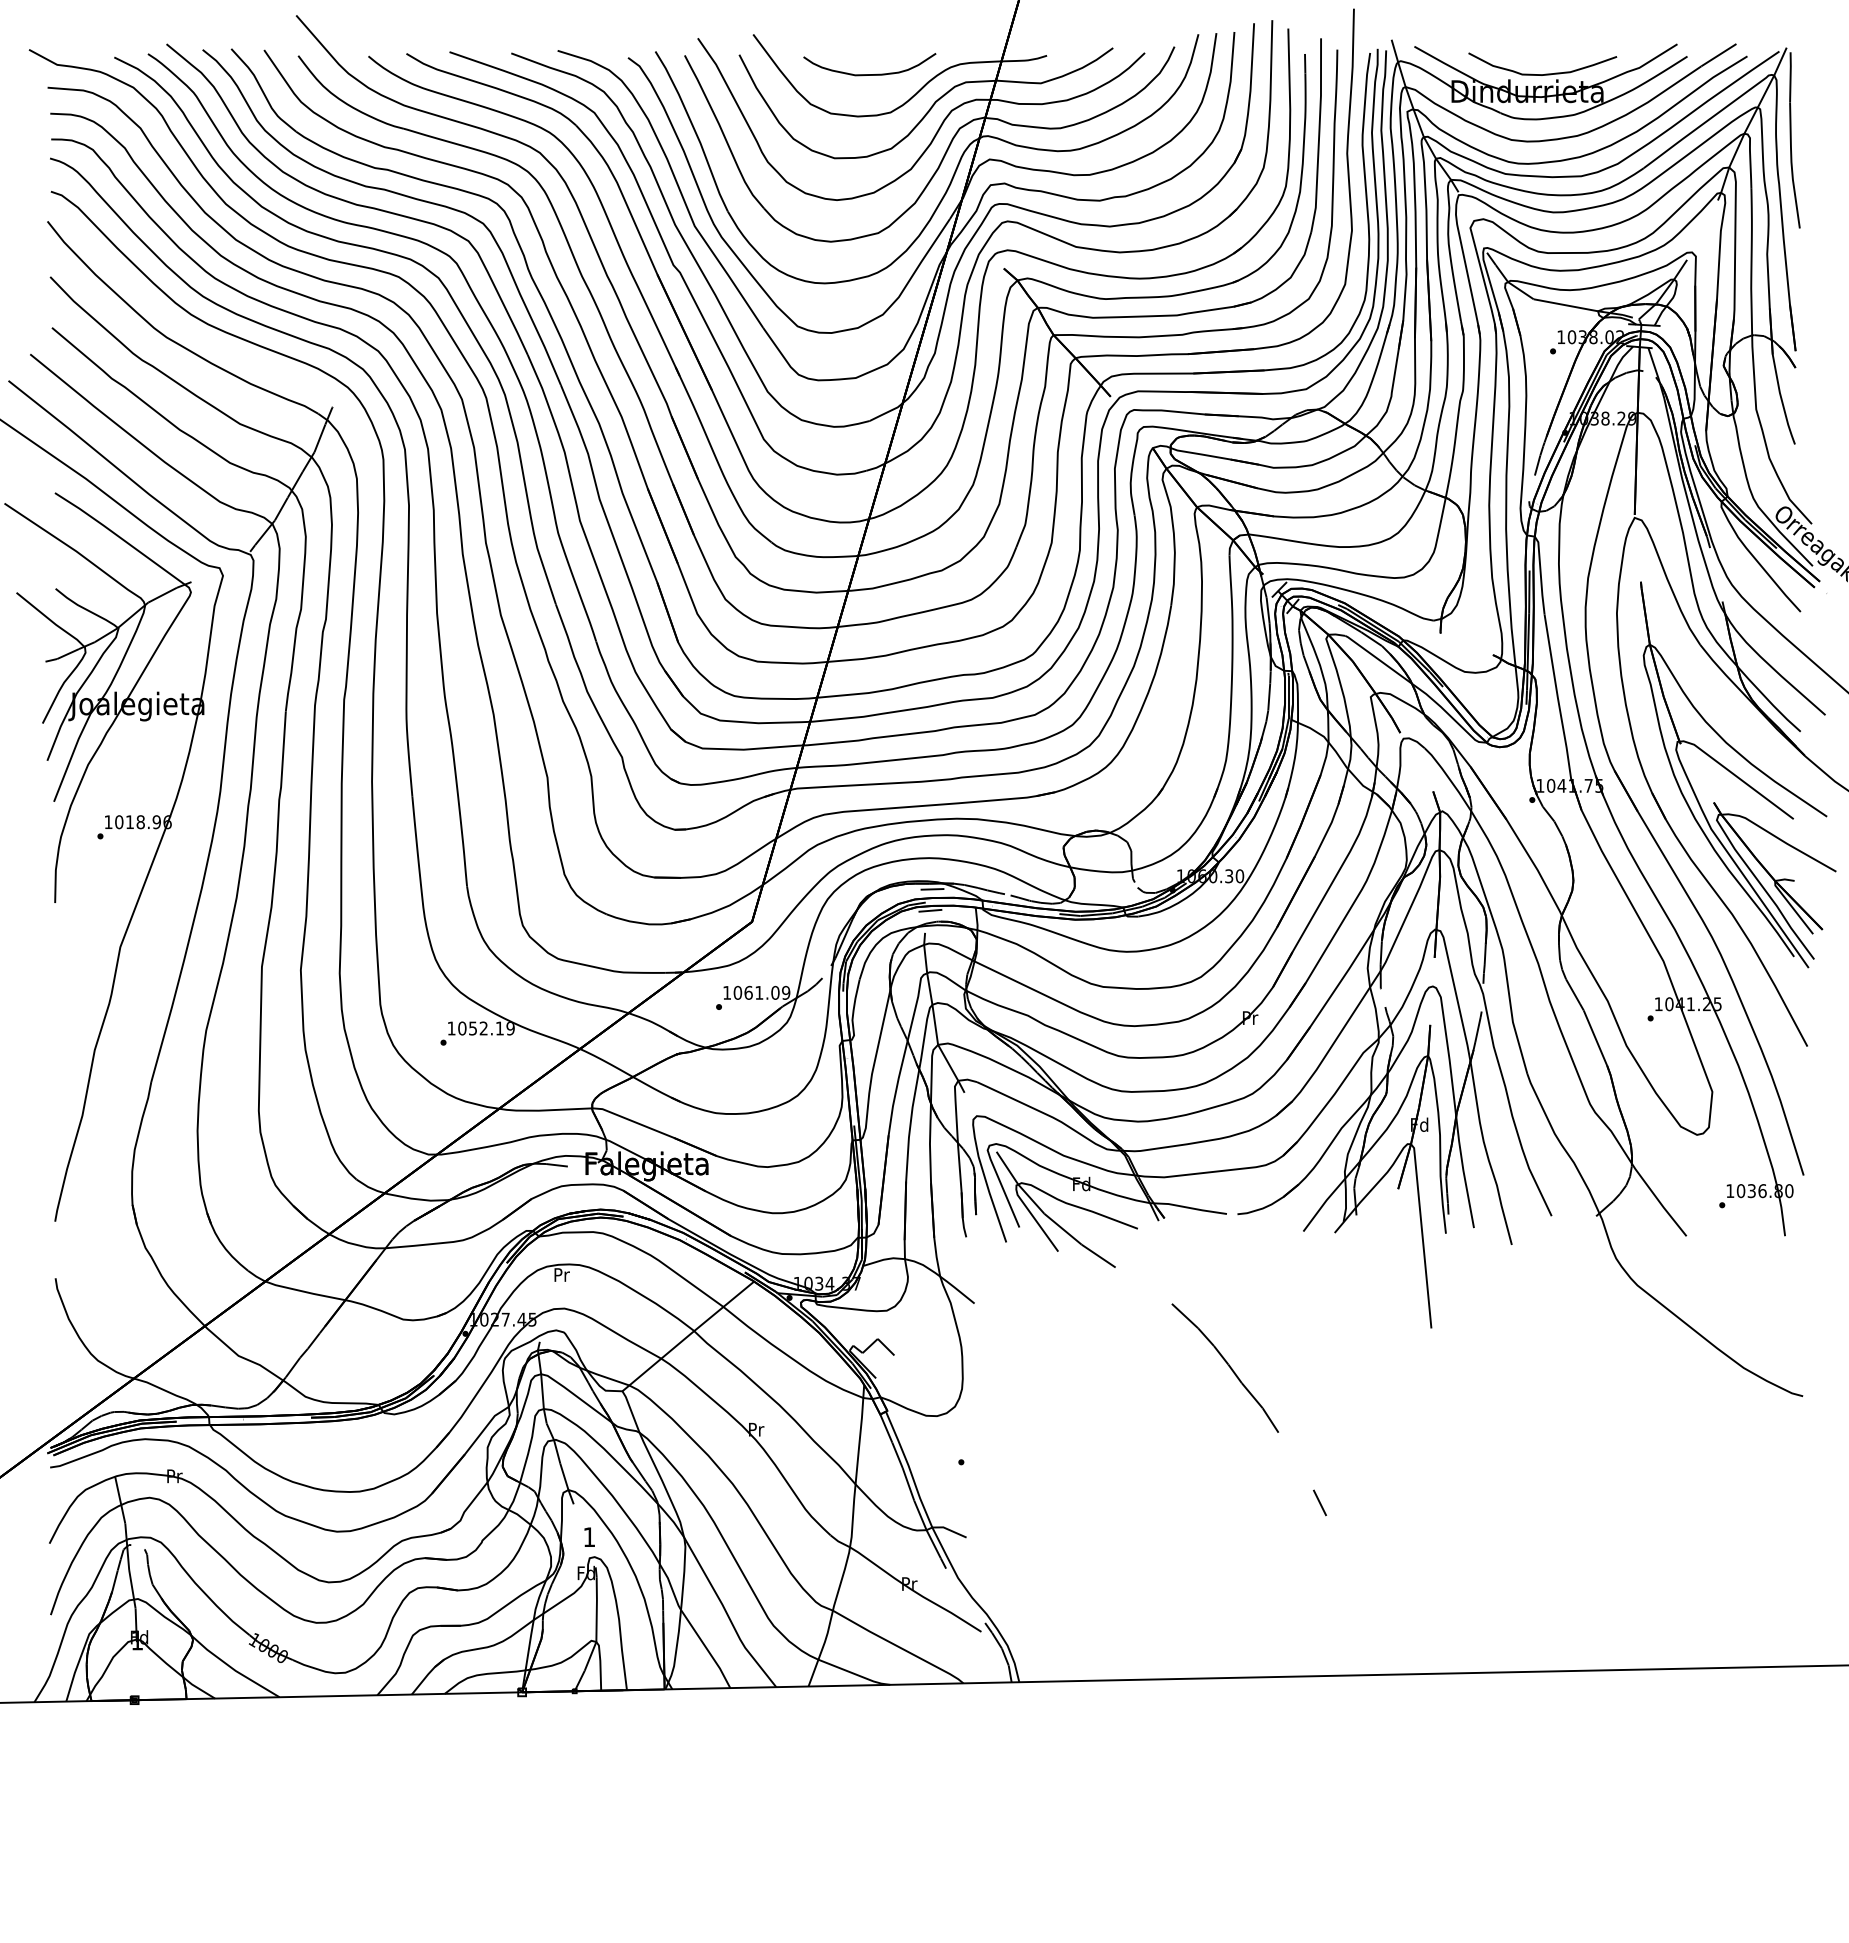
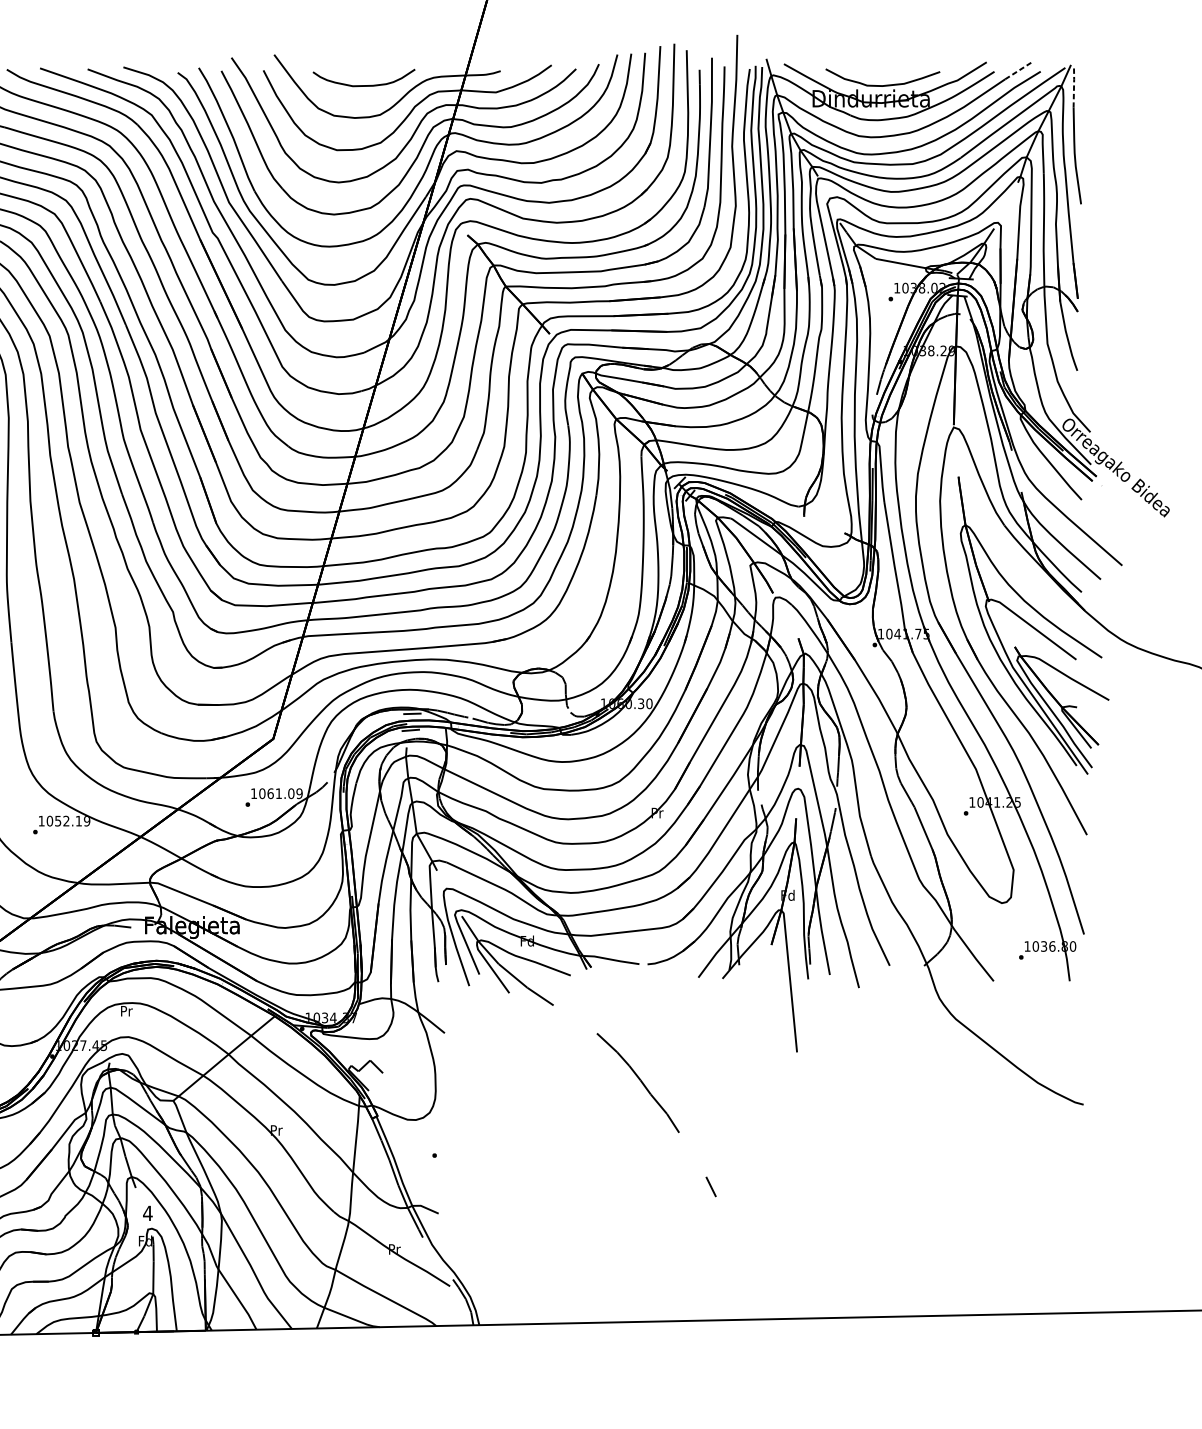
line: (1718, 55) -> (1018, 70), solid -> dashed
line: (1790, 77) -> (1073, 87), solid -> dashed
text: (589, 1536) -> (147, 1212), 1 -> 4

